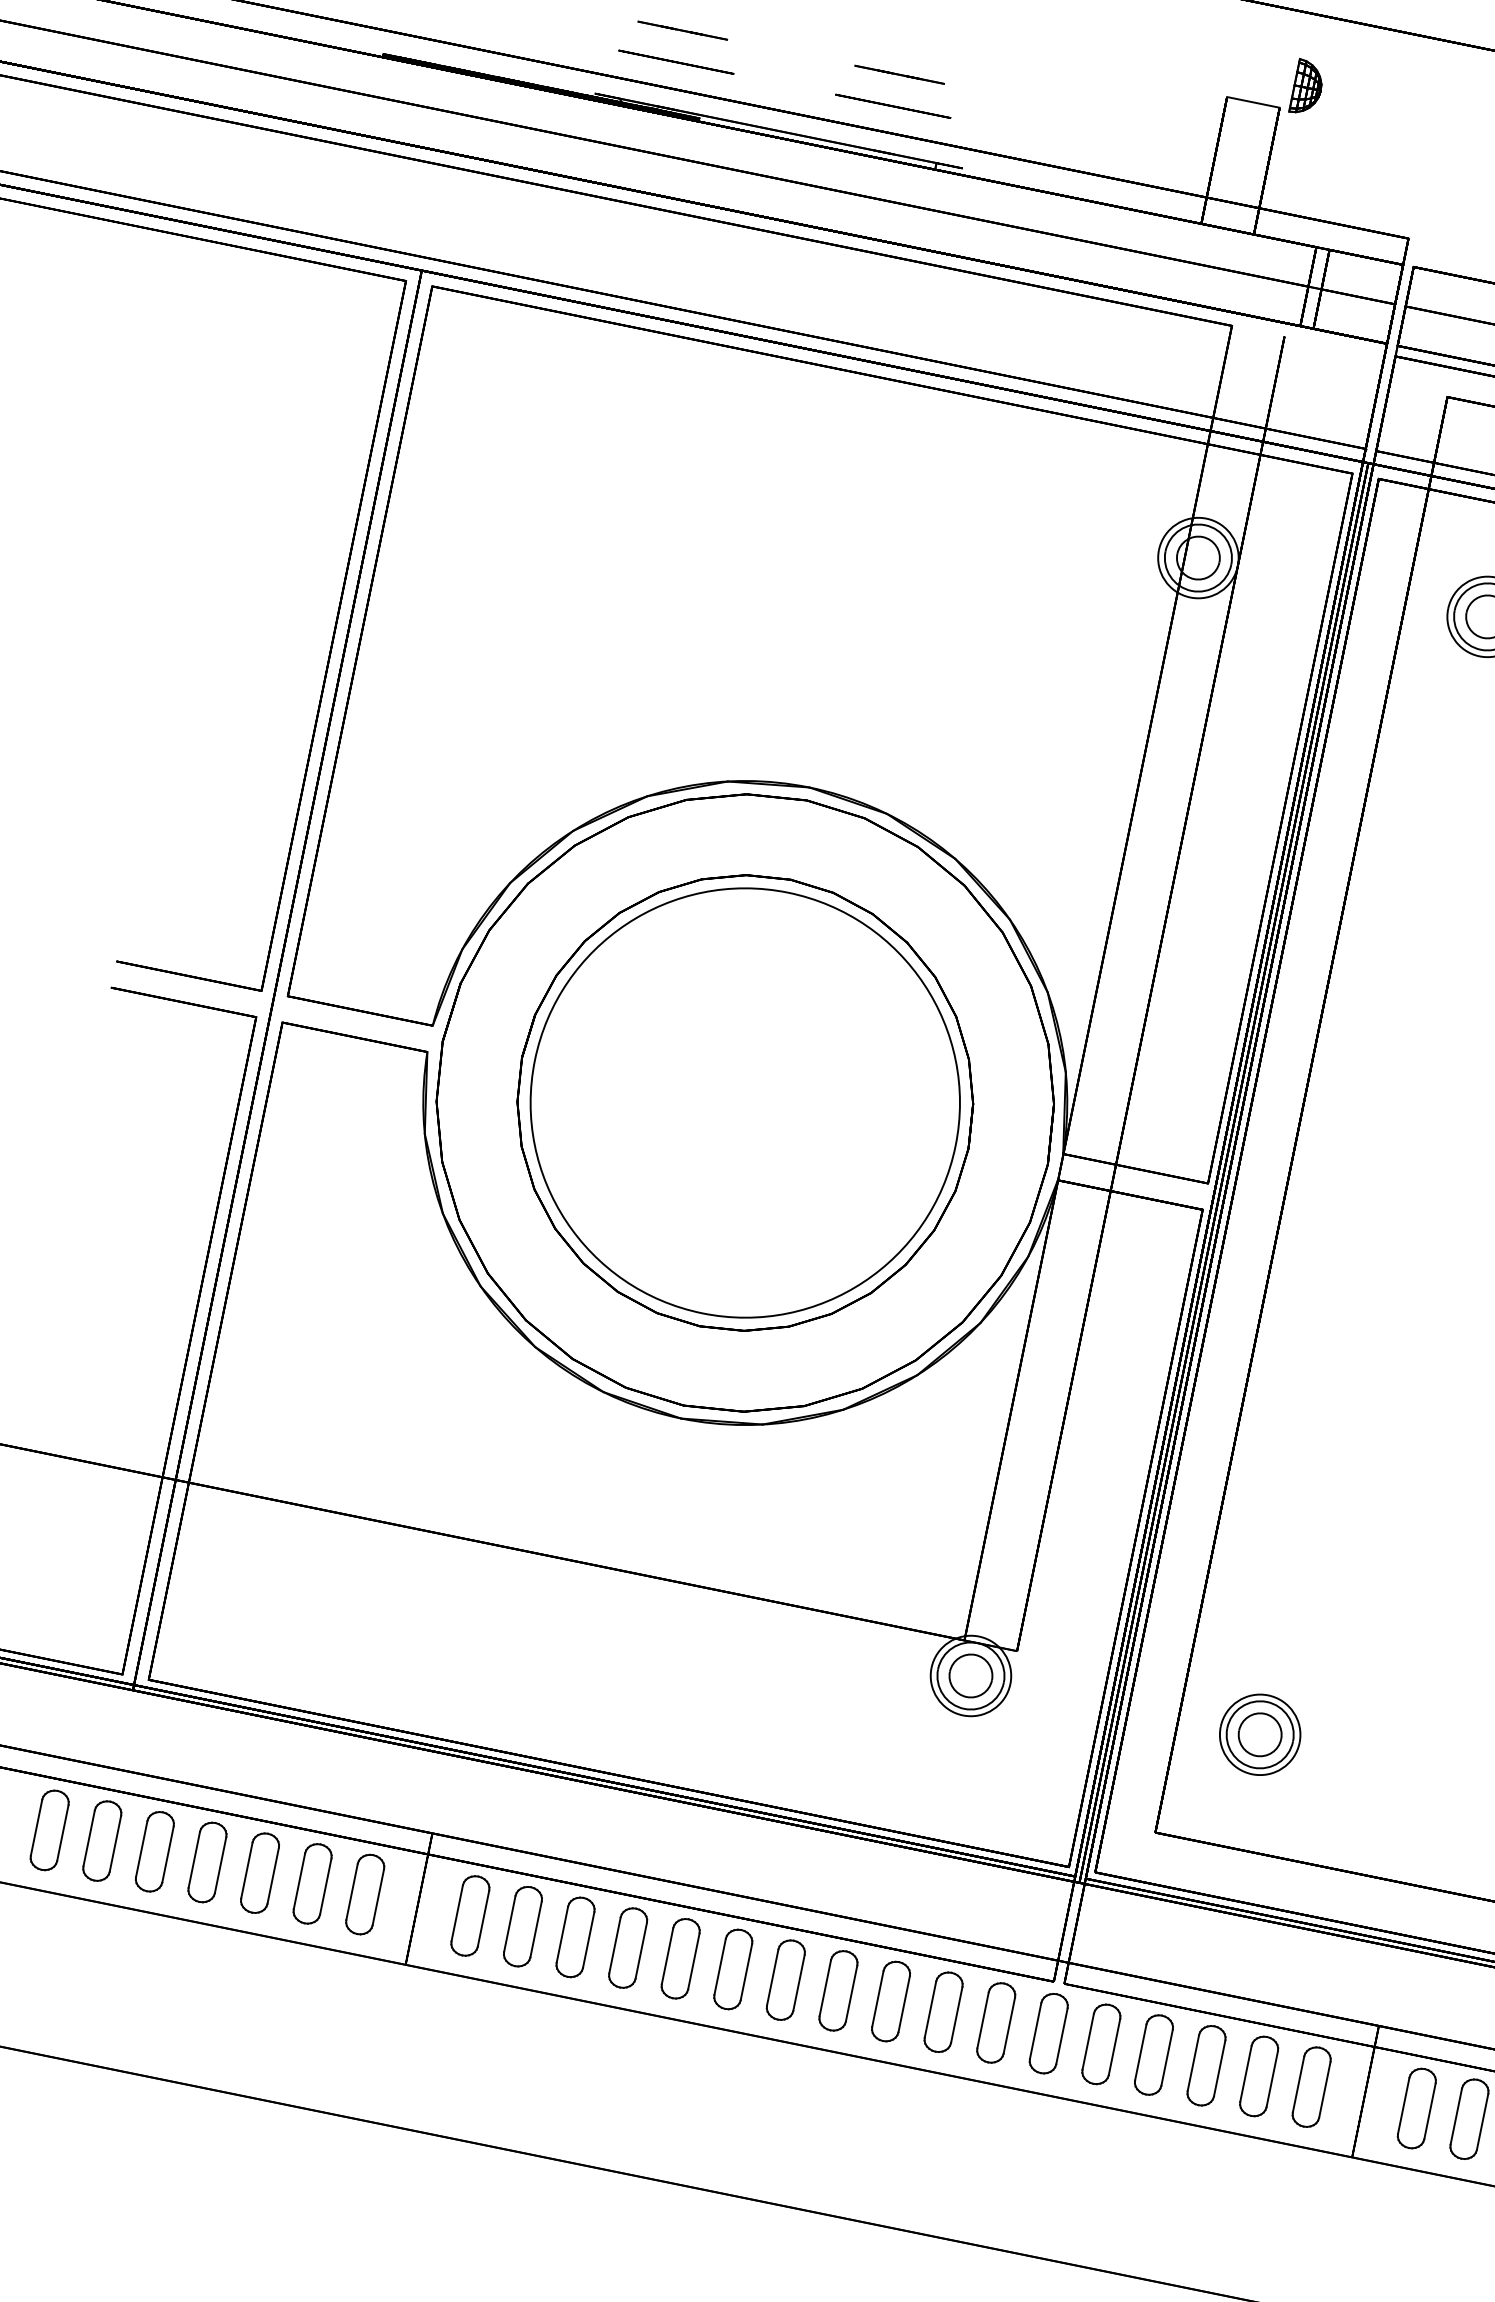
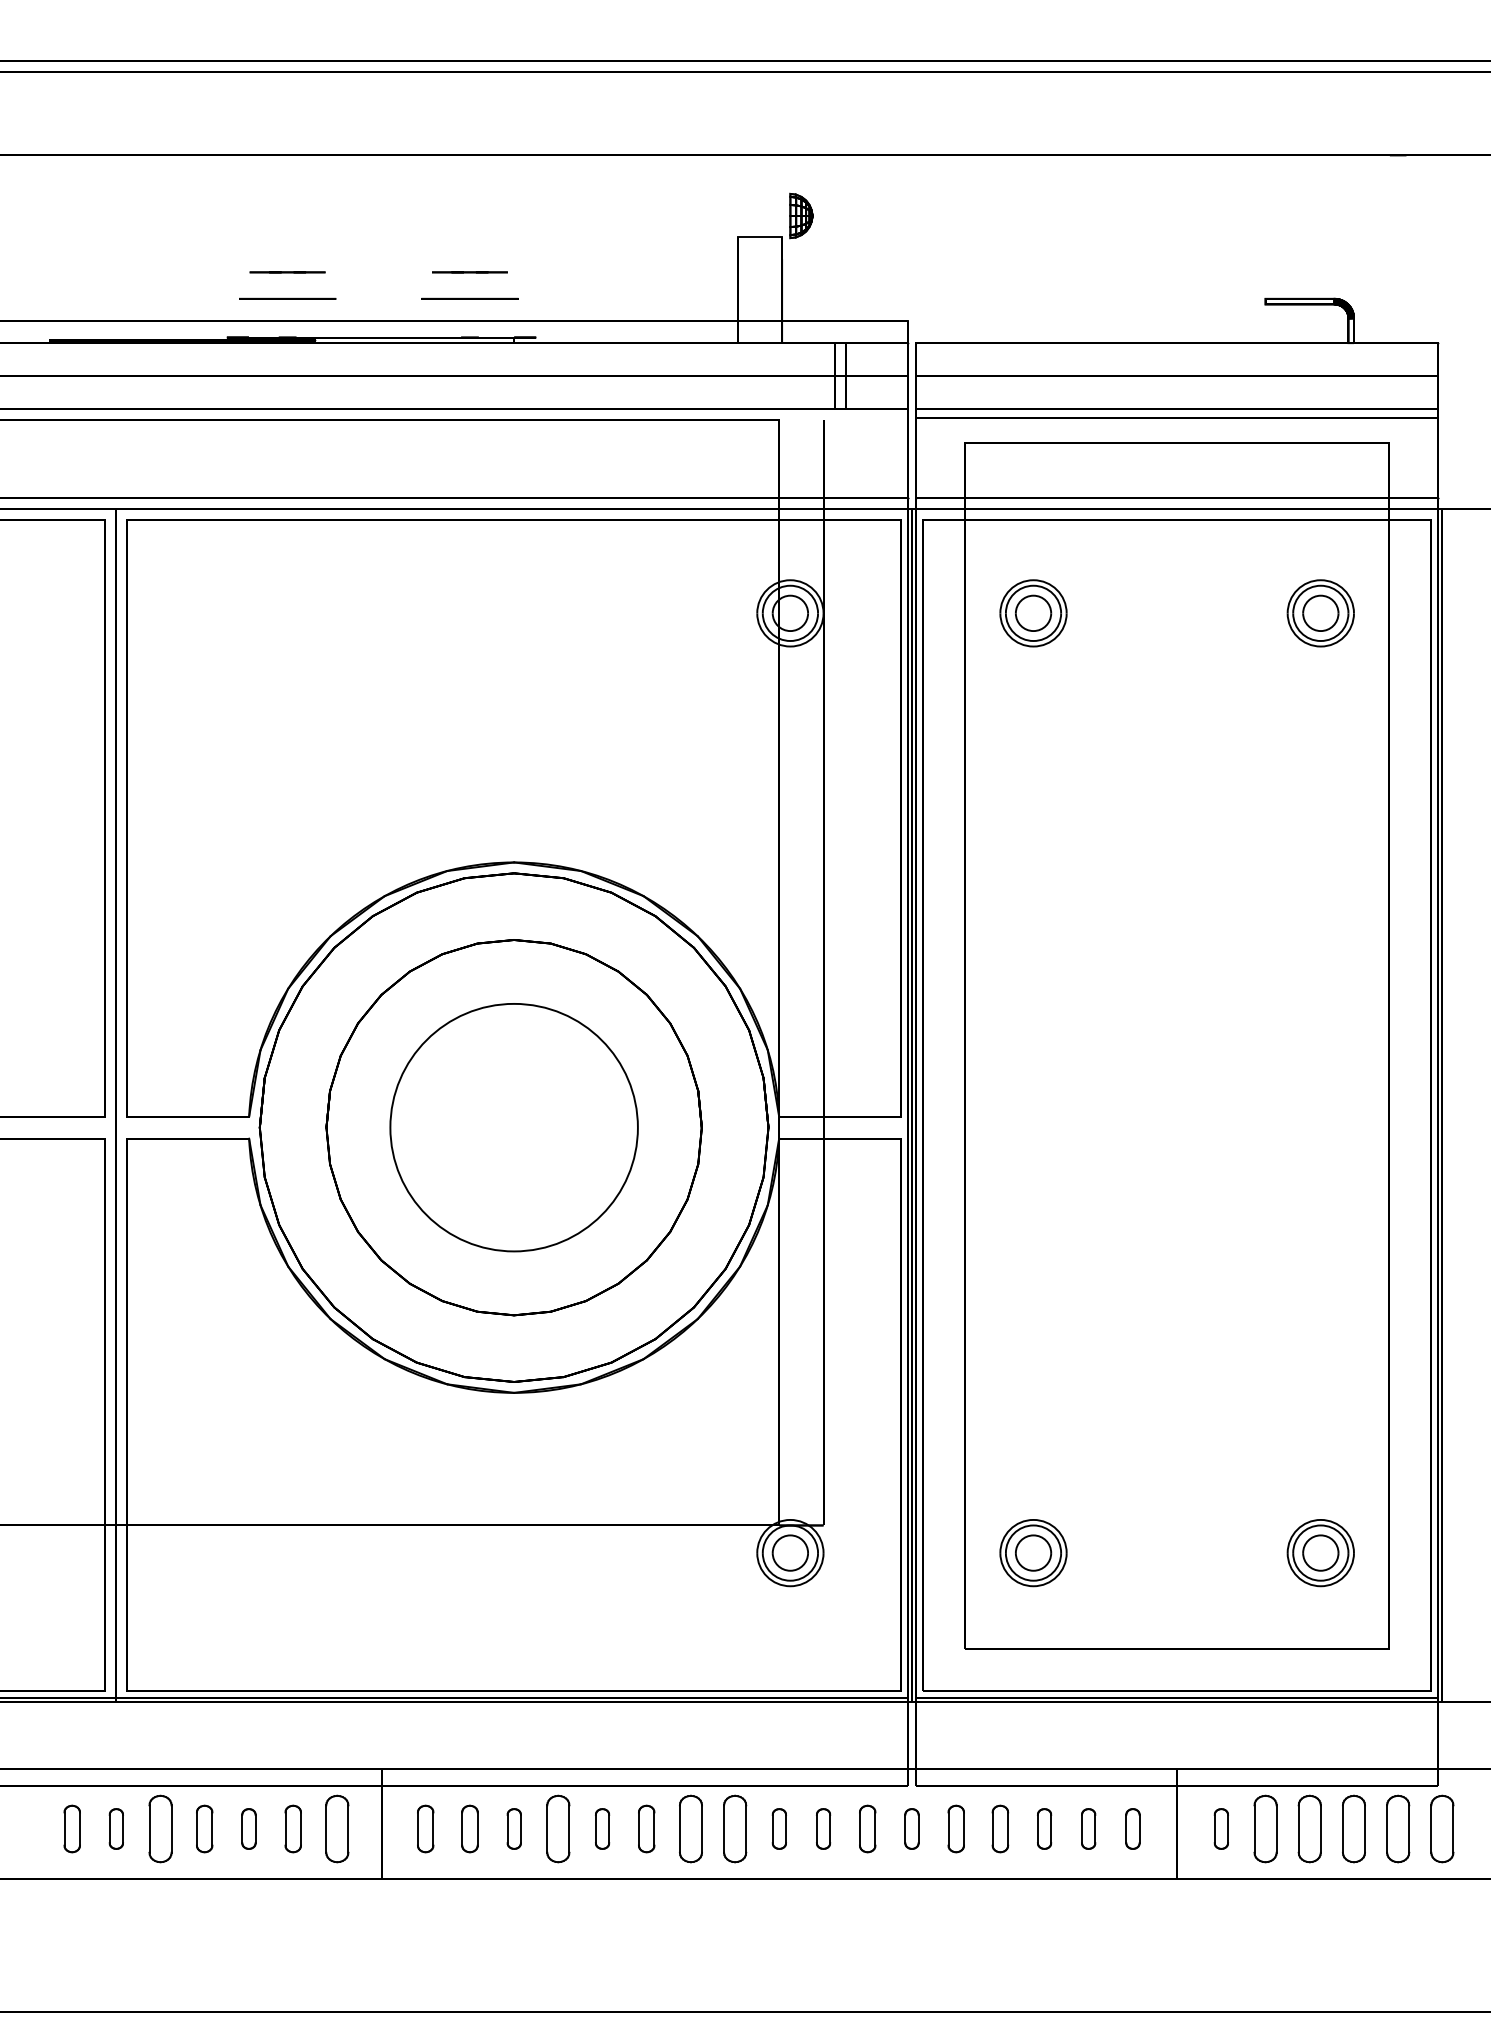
circle: (744, 1102) -> (513, 1127), size x0.7
part: (50, 1829) -> (72, 1828), size x0.7
part: (102, 1840) -> (116, 1828), size x0.6
part: (207, 1861) -> (204, 1828), size x0.7
part: (259, 1872) -> (248, 1828), size x0.6
part: (313, 1883) -> (293, 1828), size x0.7
part: (470, 1915) -> (425, 1828), size x0.7
part: (522, 1925) -> (469, 1828), size x0.7
part: (576, 1936) -> (514, 1828), size x0.6
part: (680, 1958) -> (602, 1828), size x0.6
part: (733, 1968) -> (646, 1828), size x0.7
part: (891, 2000) -> (779, 1828), size x0.6
part: (943, 2011) -> (823, 1828), size x0.6
part: (996, 2022) -> (867, 1828), size x0.7
part: (1048, 2032) -> (911, 1828), size x0.6
part: (1101, 2043) -> (956, 1828), size x0.7
part: (1154, 2054) -> (1000, 1828), size x0.7
part: (1206, 2065) -> (1044, 1828), size x0.6
part: (1258, 2075) -> (1088, 1828), size x0.6
part: (1311, 2086) -> (1132, 1828), size x0.6
part: (1417, 2107) -> (1221, 1828), size x0.6

